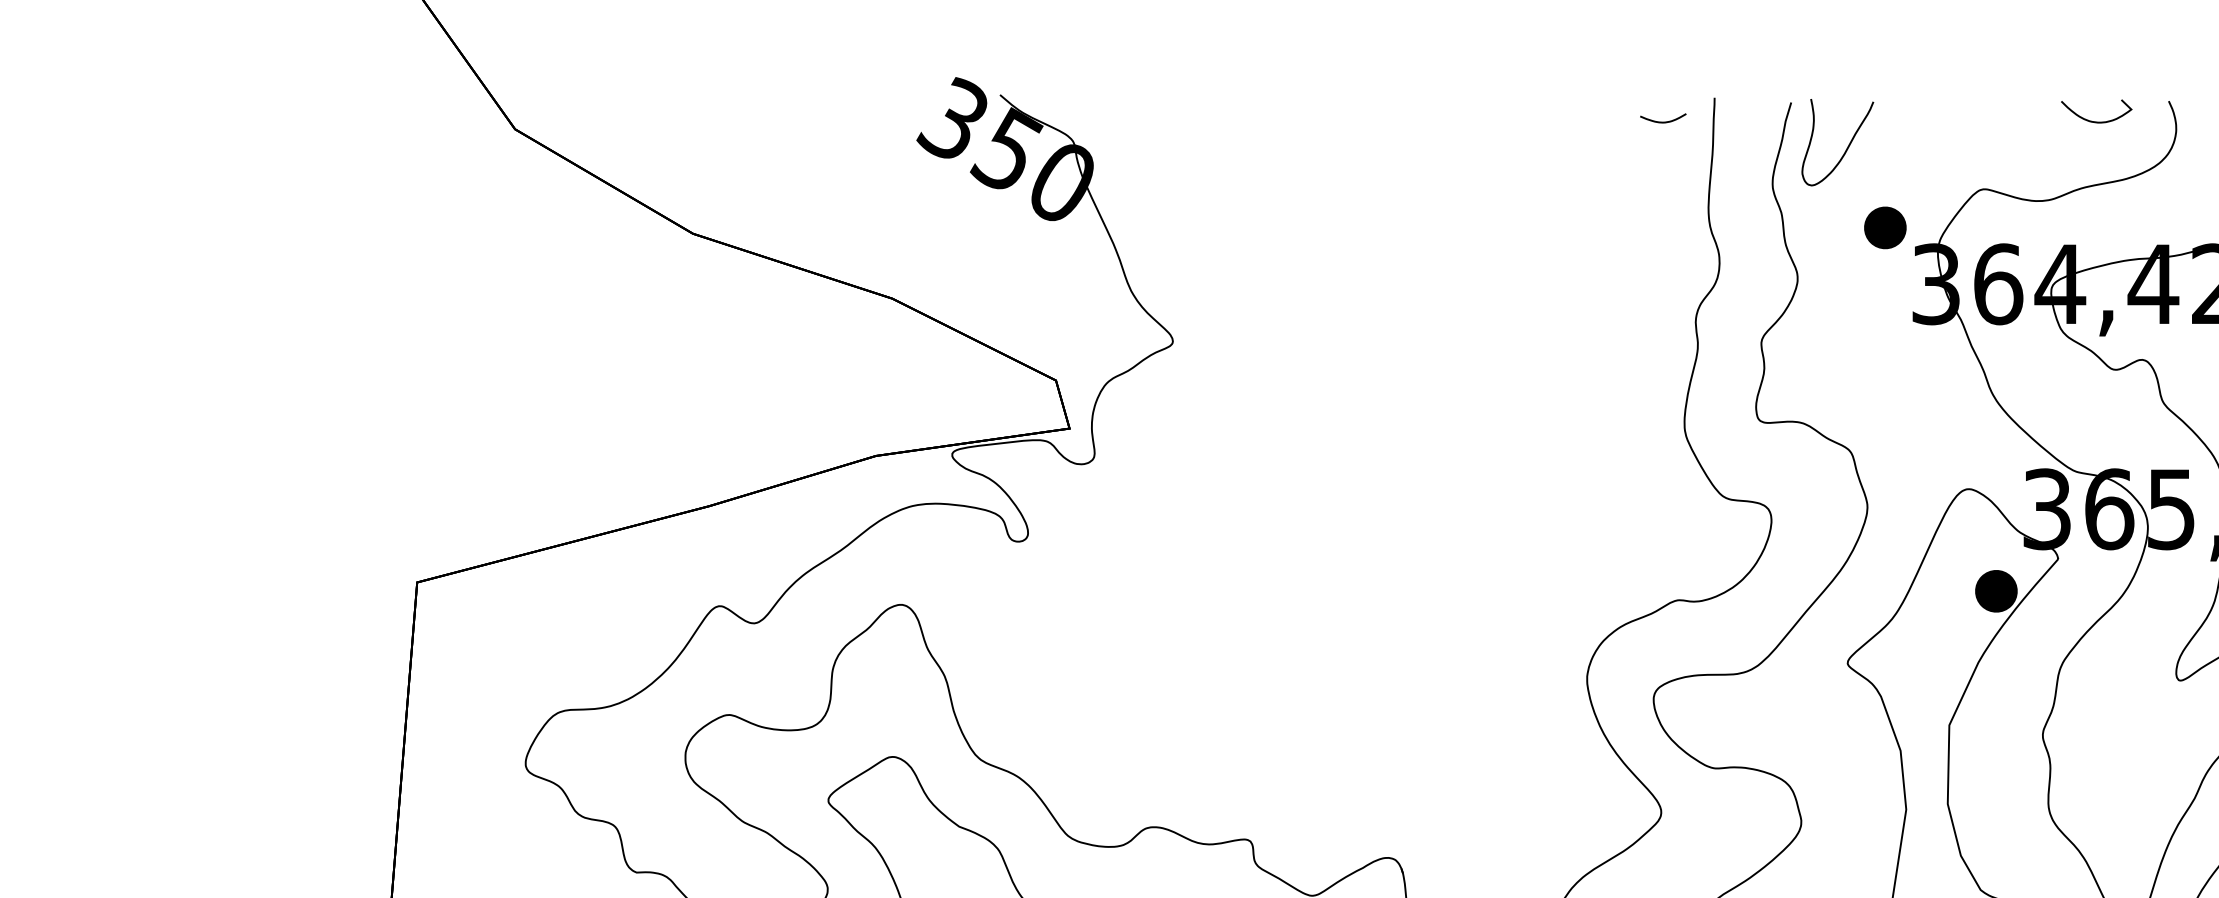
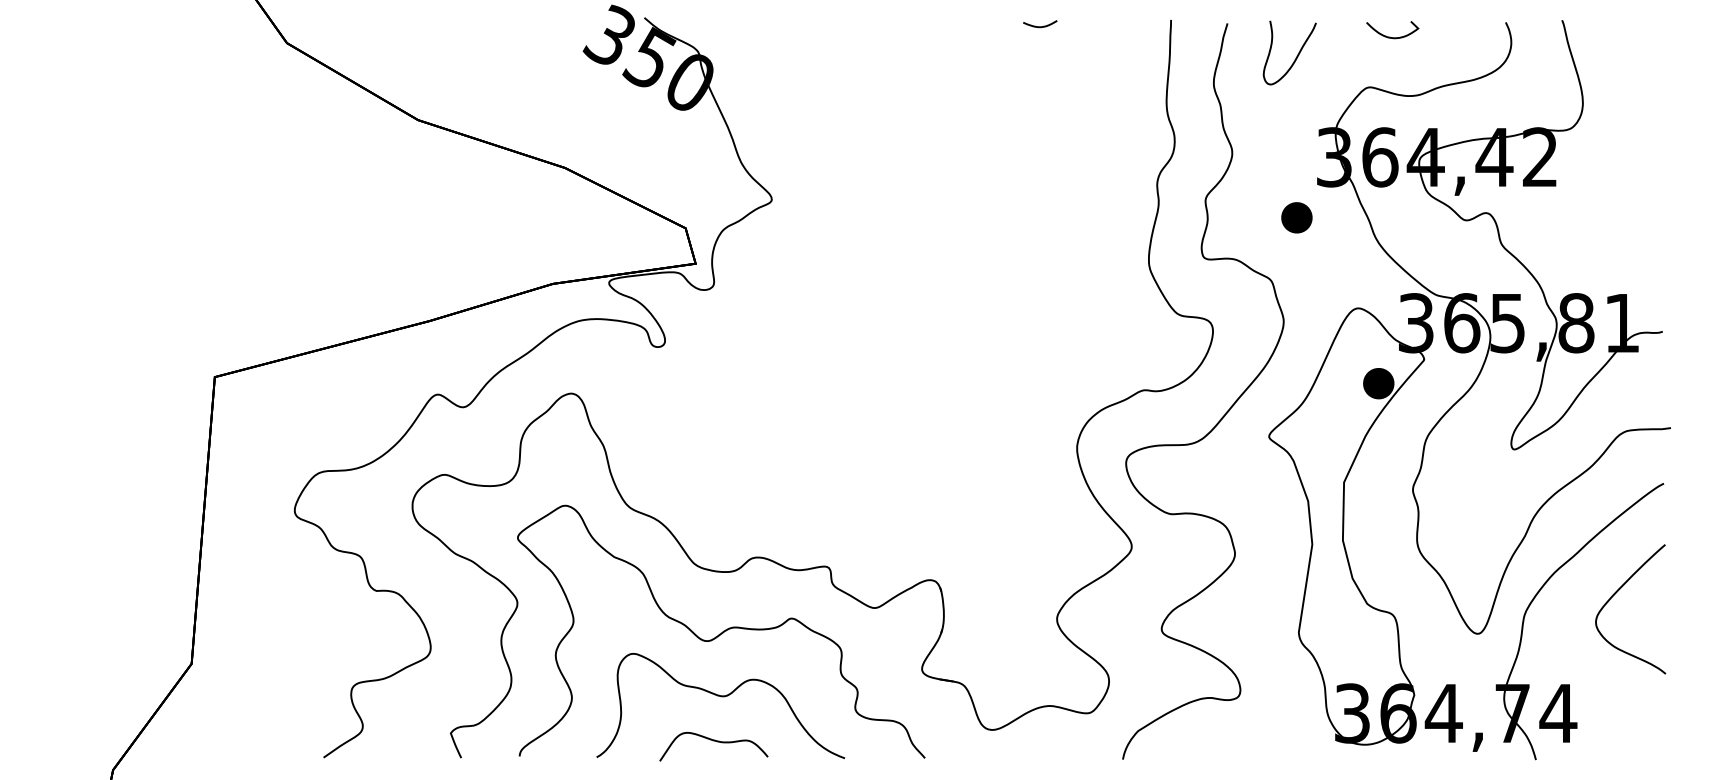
curve: (2093, 120) -> (1390, 36), moved
curve: (1663, 121) -> (1040, 26), moved
curve: (1845, 148) -> (1295, 57), moved
part: (1884, 227) -> (1296, 217), moved

